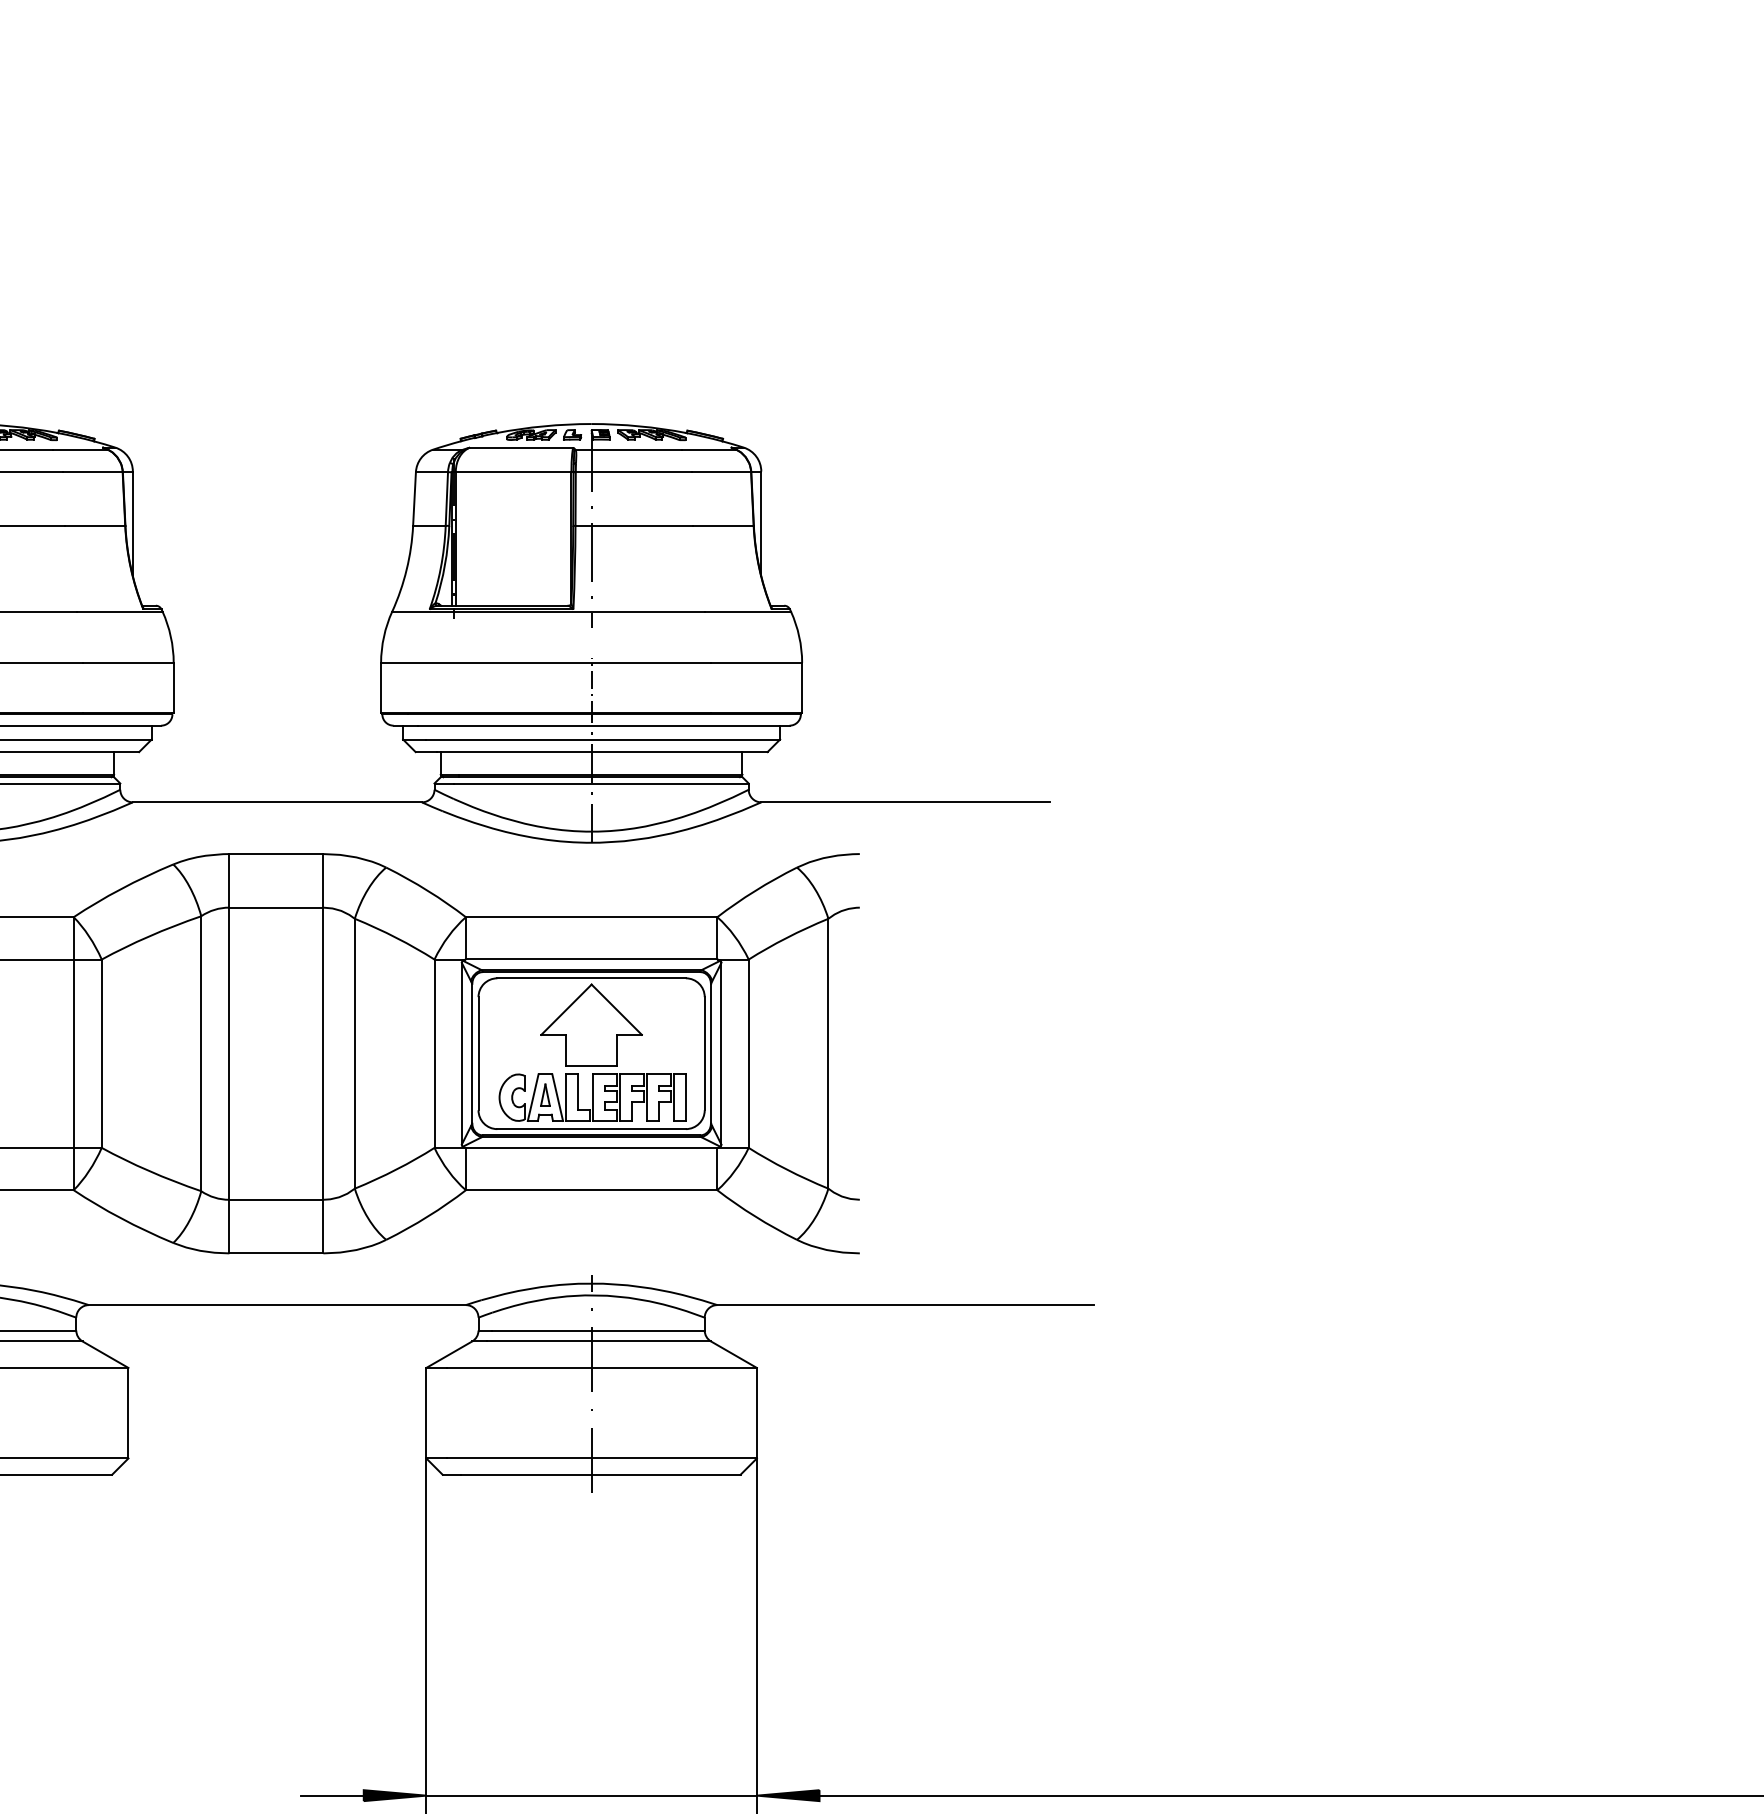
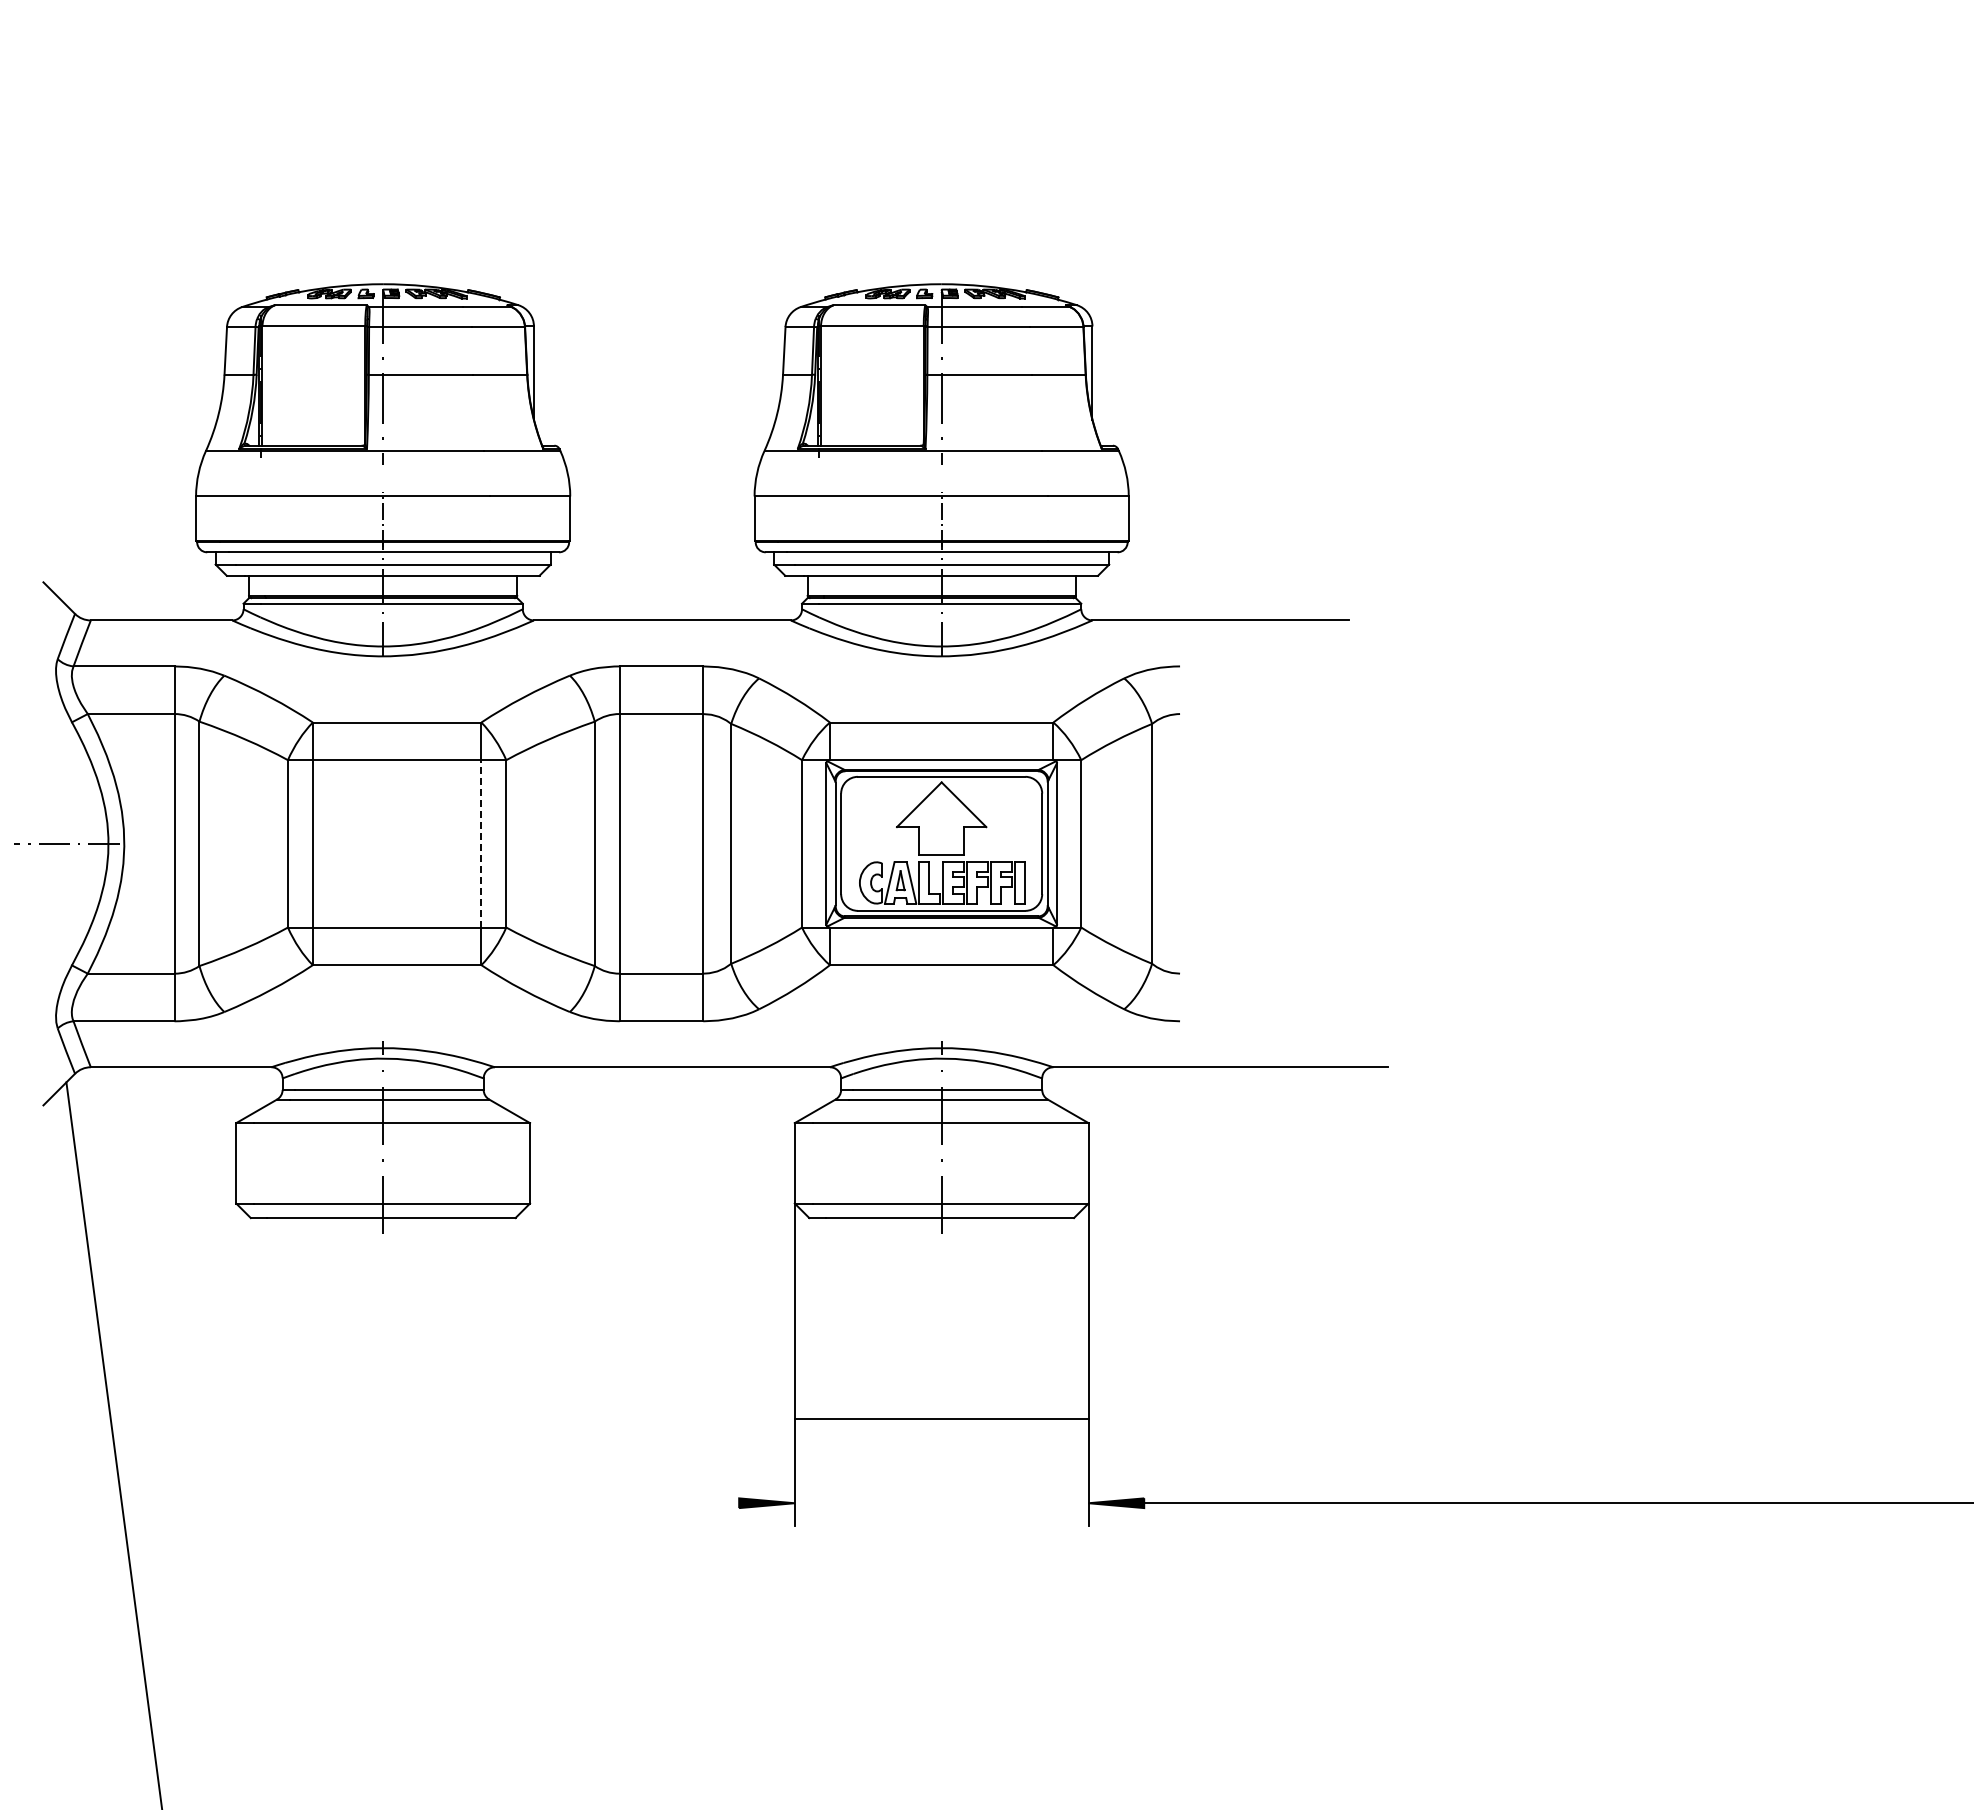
line: (73, 1053) -> (481, 843), solid -> dashed
line: (332, 1795) -> (711, 1503), removed
line: (591, 1795) -> (941, 1419), moved

